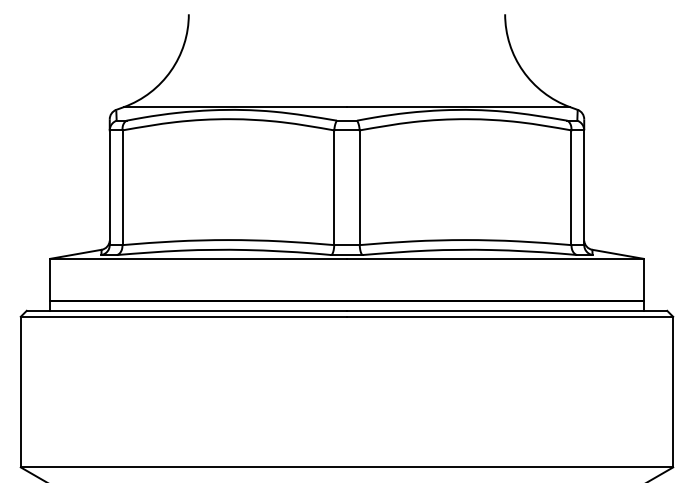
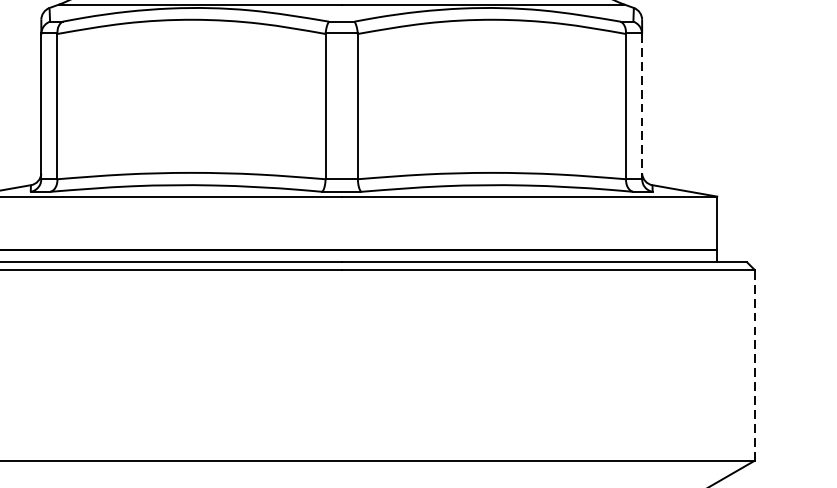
line: (584, 188) -> (642, 107), solid -> dashed
line: (673, 391) -> (755, 364), solid -> dashed

